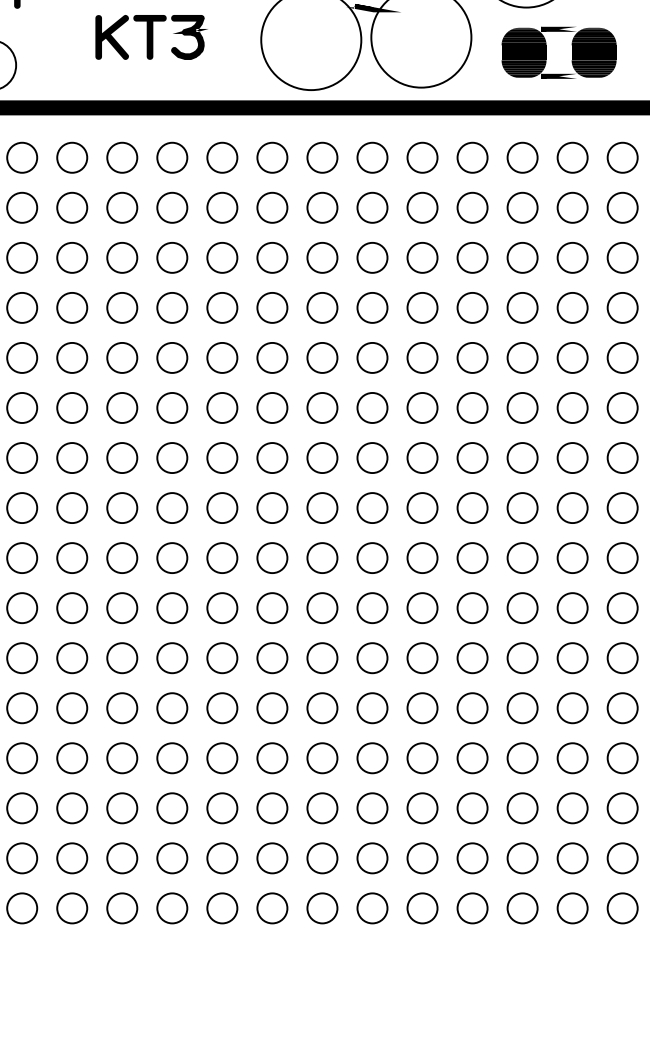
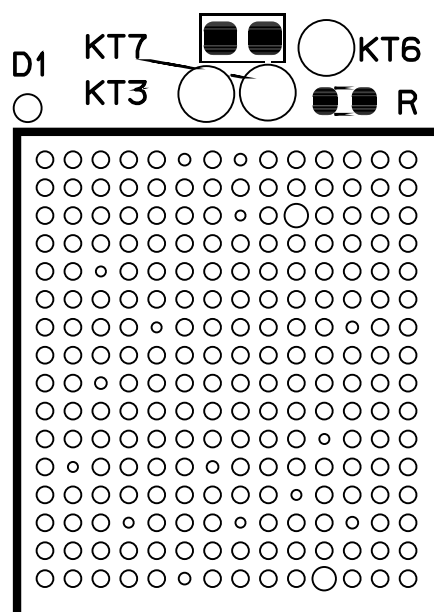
part: (272, 157) -> (184, 159), size x0.7
part: (372, 157) -> (240, 159), size x0.7
part: (372, 257) -> (240, 215), size x0.6
part: (472, 257) -> (296, 215), size x1.4
part: (121, 358) -> (100, 271), size x0.6
part: (221, 458) -> (156, 327), size x0.6
part: (573, 458) -> (352, 327), size x0.7
part: (121, 556) -> (100, 382), size x0.7
part: (523, 657) -> (324, 438), size x0.6
part: (71, 707) -> (72, 466), size x0.6
part: (322, 707) -> (212, 466), size x0.7
part: (472, 757) -> (296, 494), size x0.6
part: (171, 807) -> (128, 522), size x0.6
part: (372, 807) -> (240, 522), size x0.6
part: (573, 807) -> (352, 522), size x0.7
part: (272, 908) -> (184, 578), size x0.7
part: (523, 908) -> (324, 578), size x1.4

